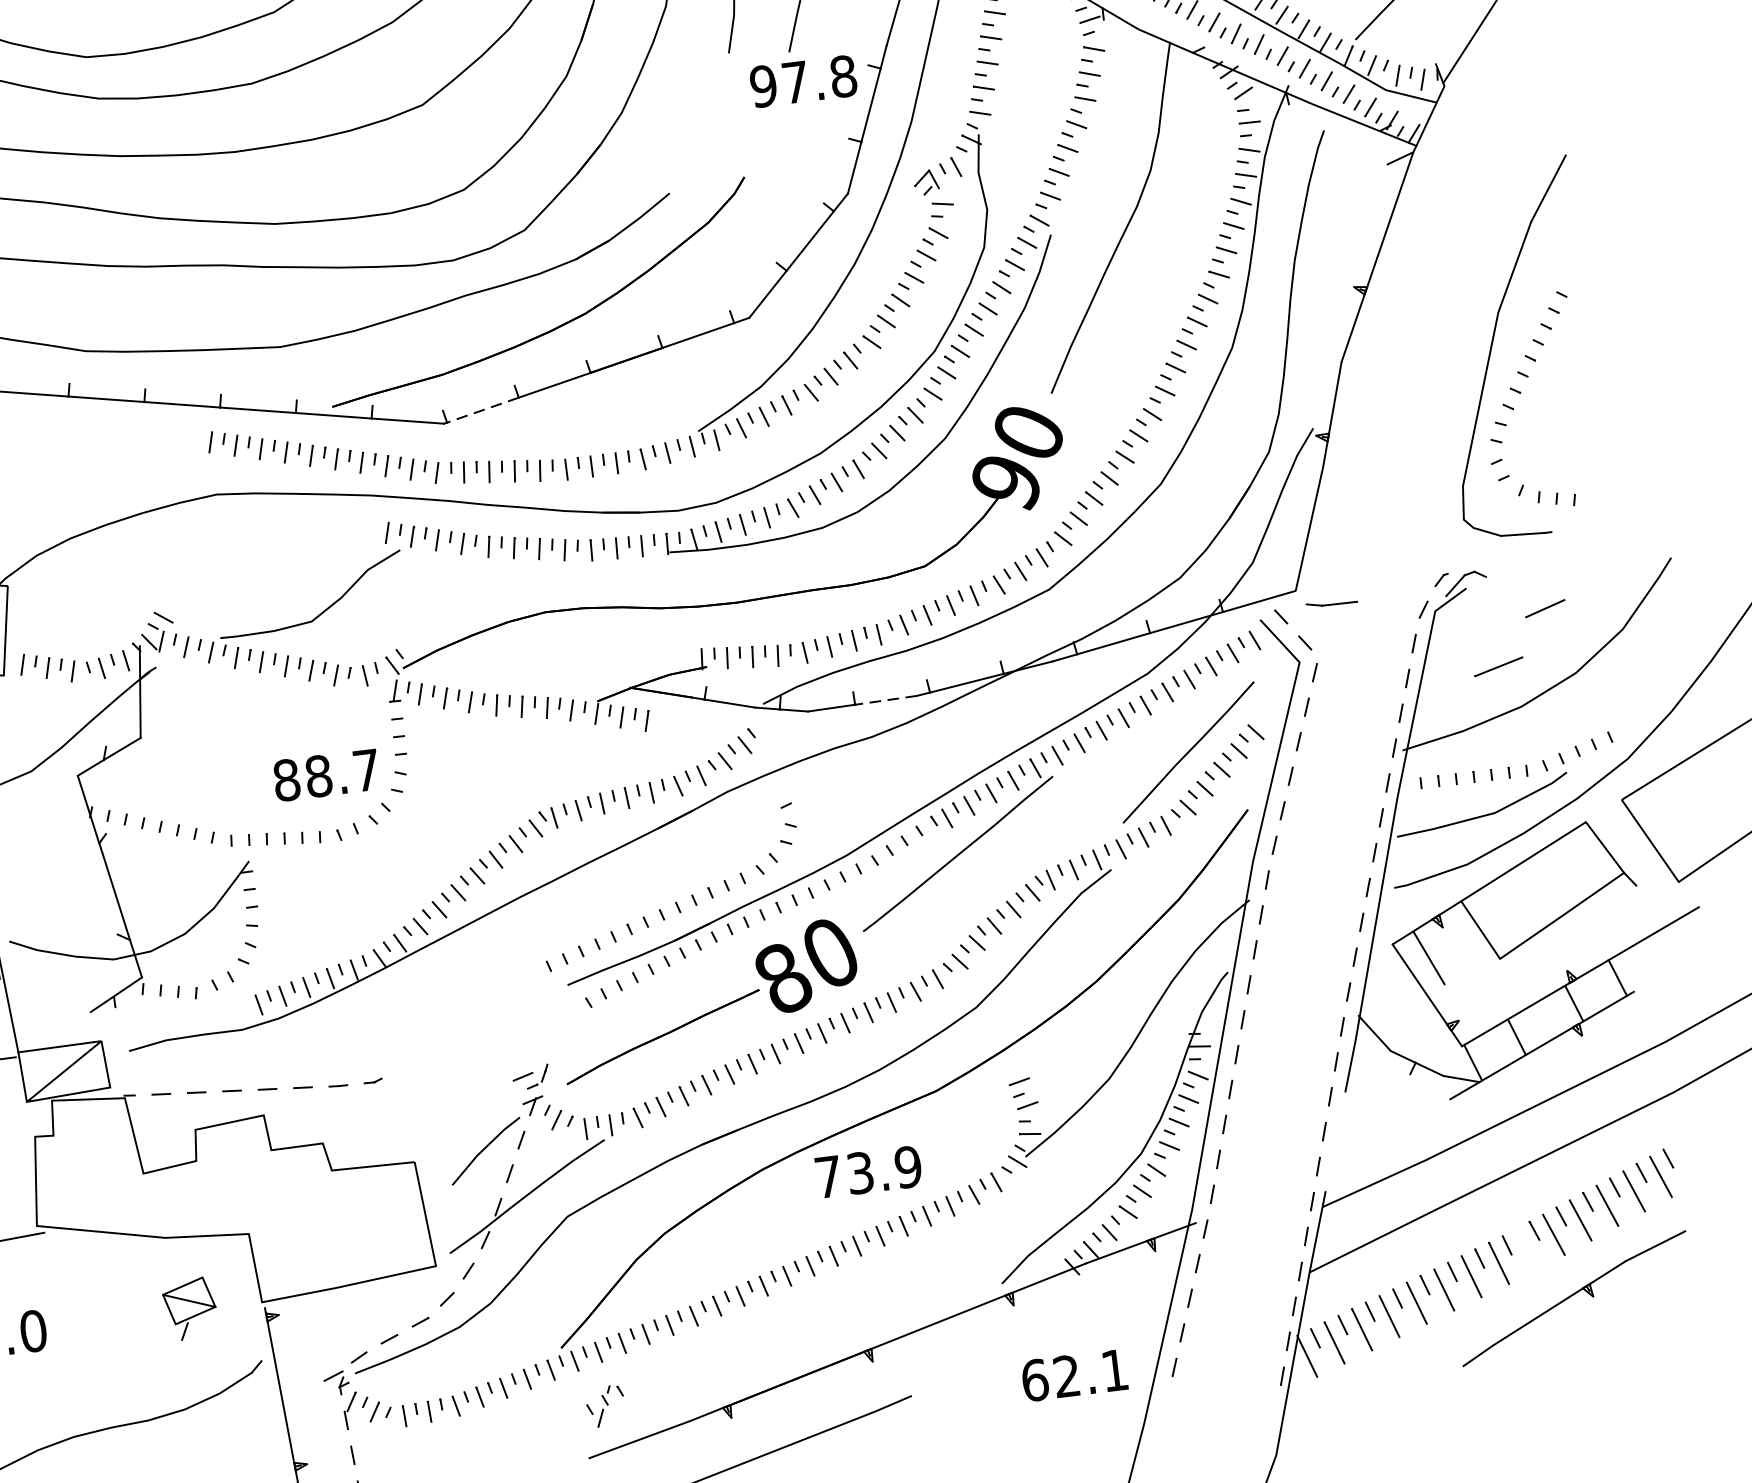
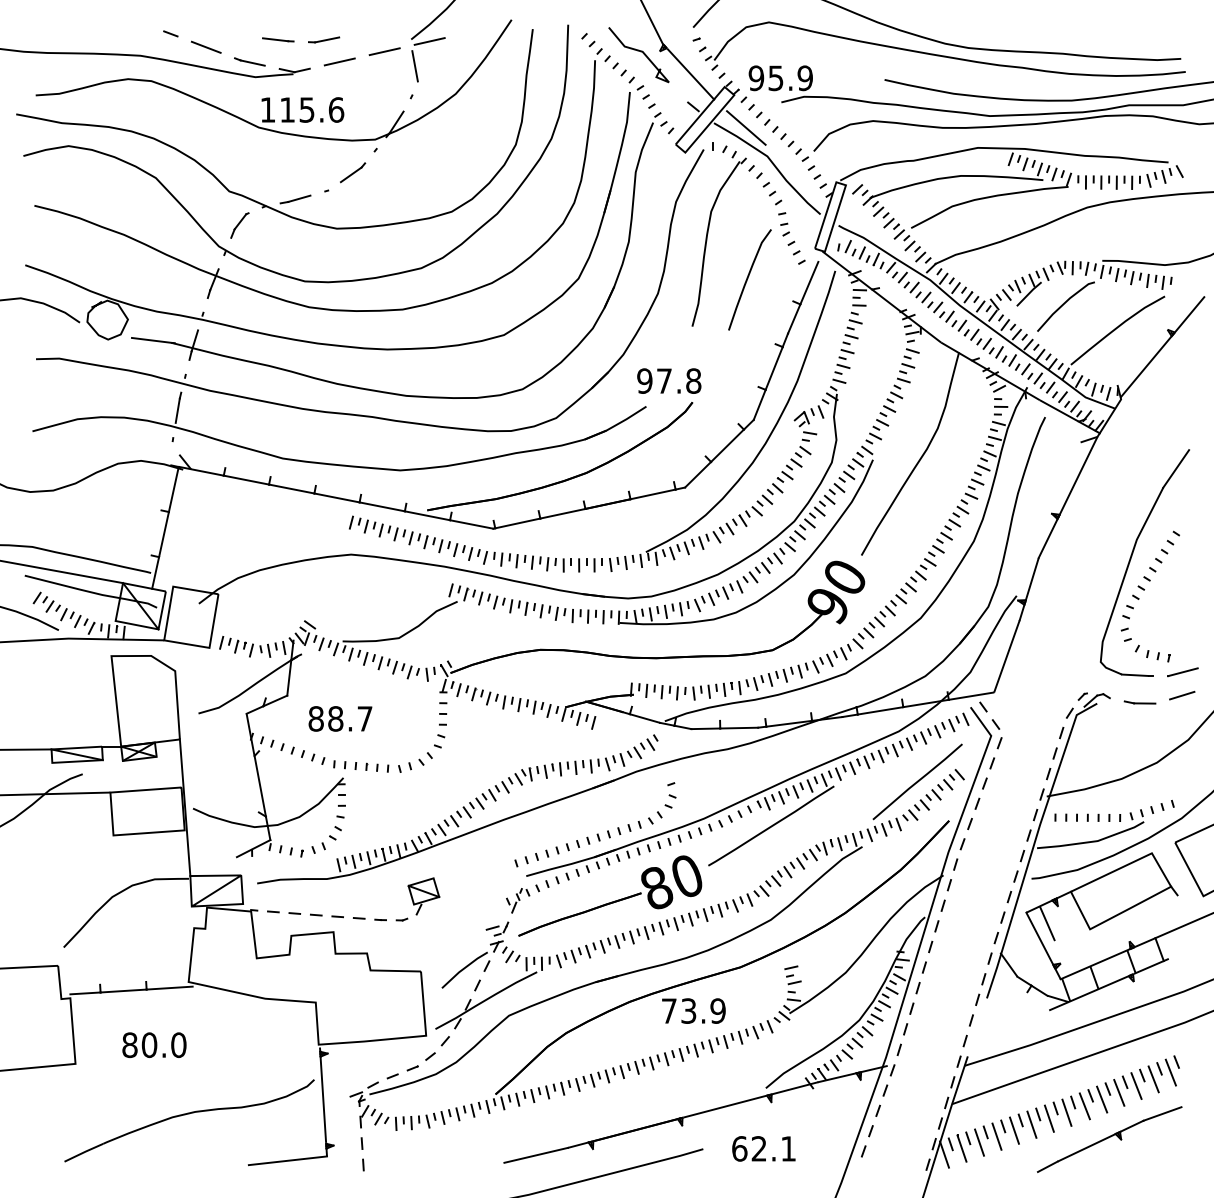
text: (803, 80) -> (669, 380), moved
line: (482, 410) -> (517, 523), dashed -> solid
line: (1330, 603) -> (1139, 702), moved
line: (1545, 608) -> (1182, 695), moved
line: (1498, 667) -> (1182, 672), moved
line: (886, 700) -> (739, 728), dashed -> solid
text: (326, 774) -> (340, 718), moved
line: (1526, 1249) -> (1084, 1106), added
part: (189, 1309) -> (423, 896), moved
text: (1073, 1374) -> (763, 1148), moved
part: (606, 1405) -> (518, 900), moved

